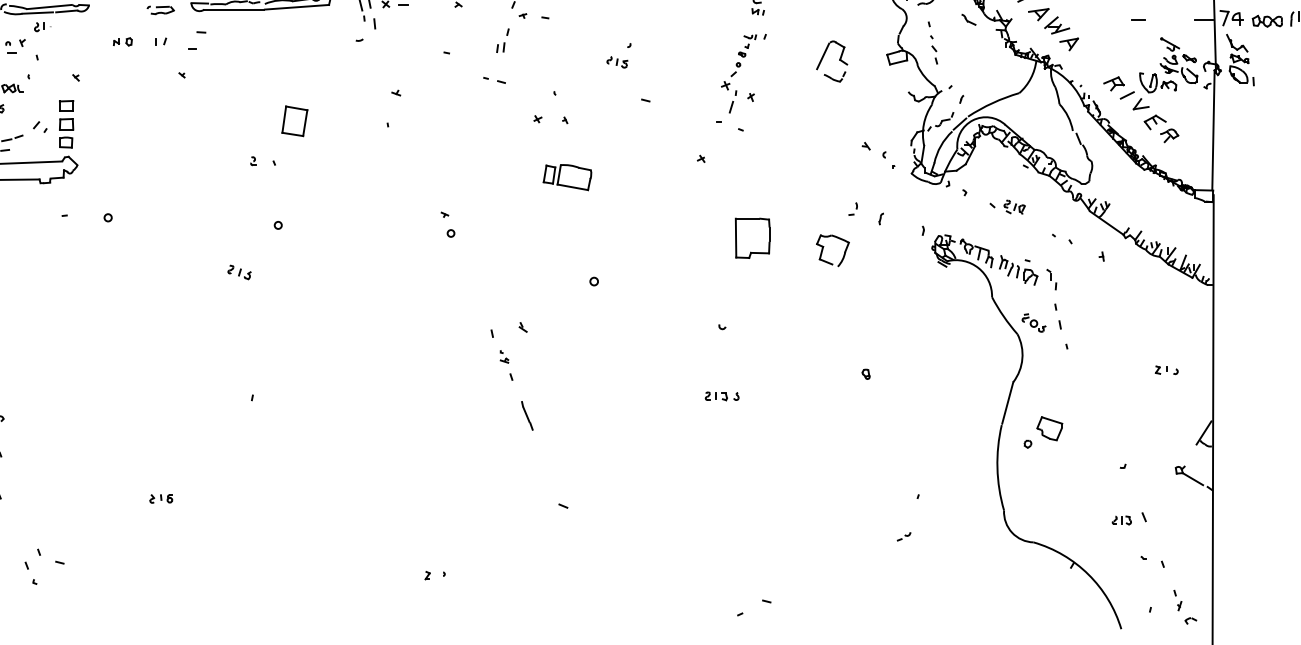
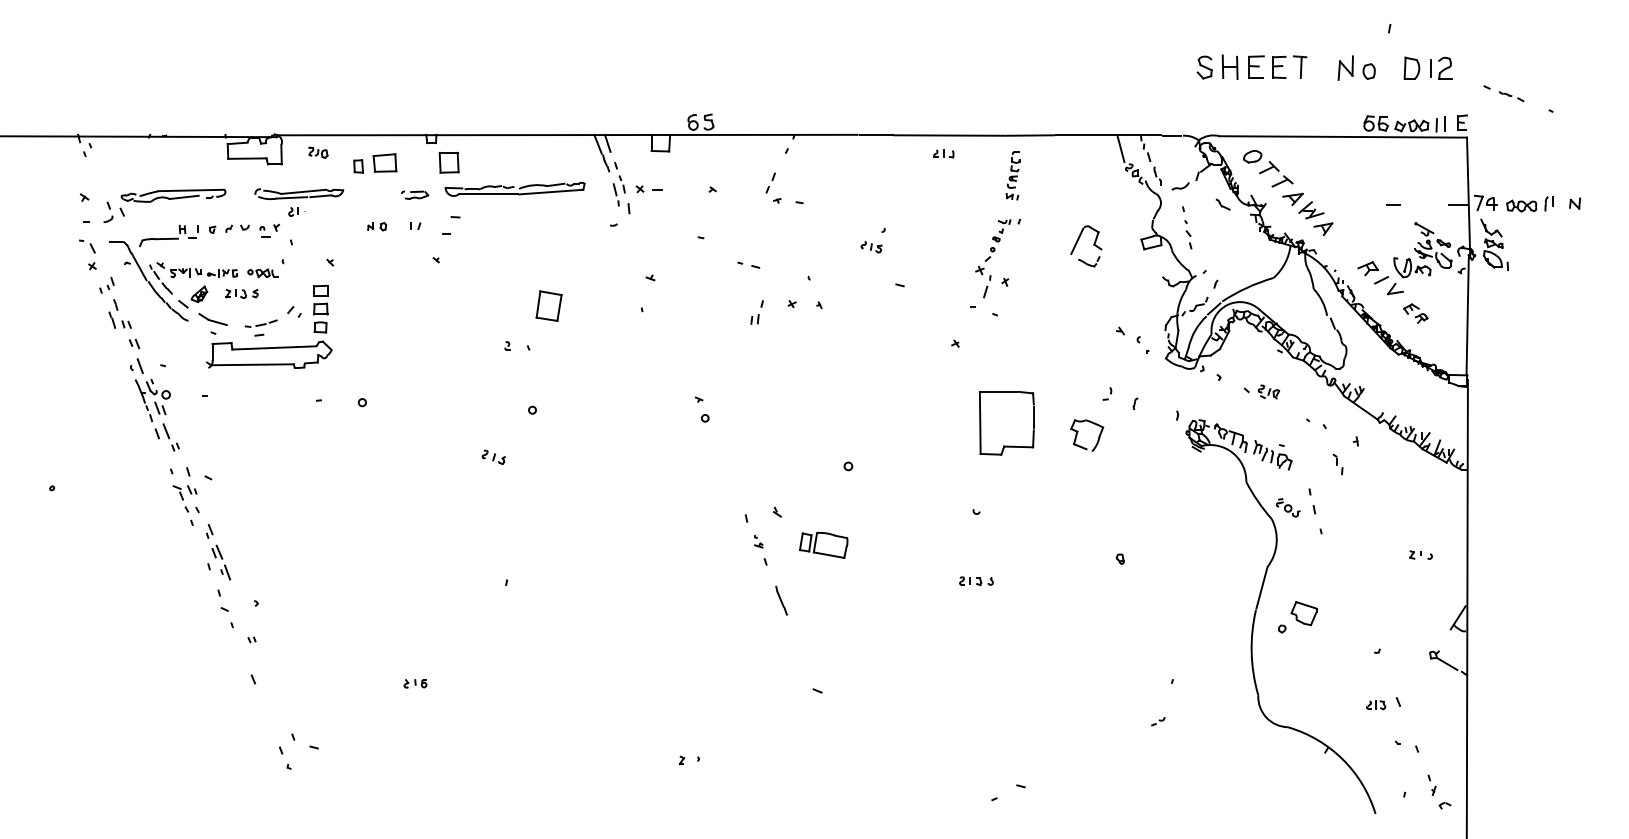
part: (502, 40) -> (756, 312), moved
part: (1161, 128) -> (1415, 313), size x0.7
part: (567, 177) -> (823, 545), moved
part: (752, 237) -> (1006, 422), size x1.6
part: (1051, 279) -> (1337, 464), moved

